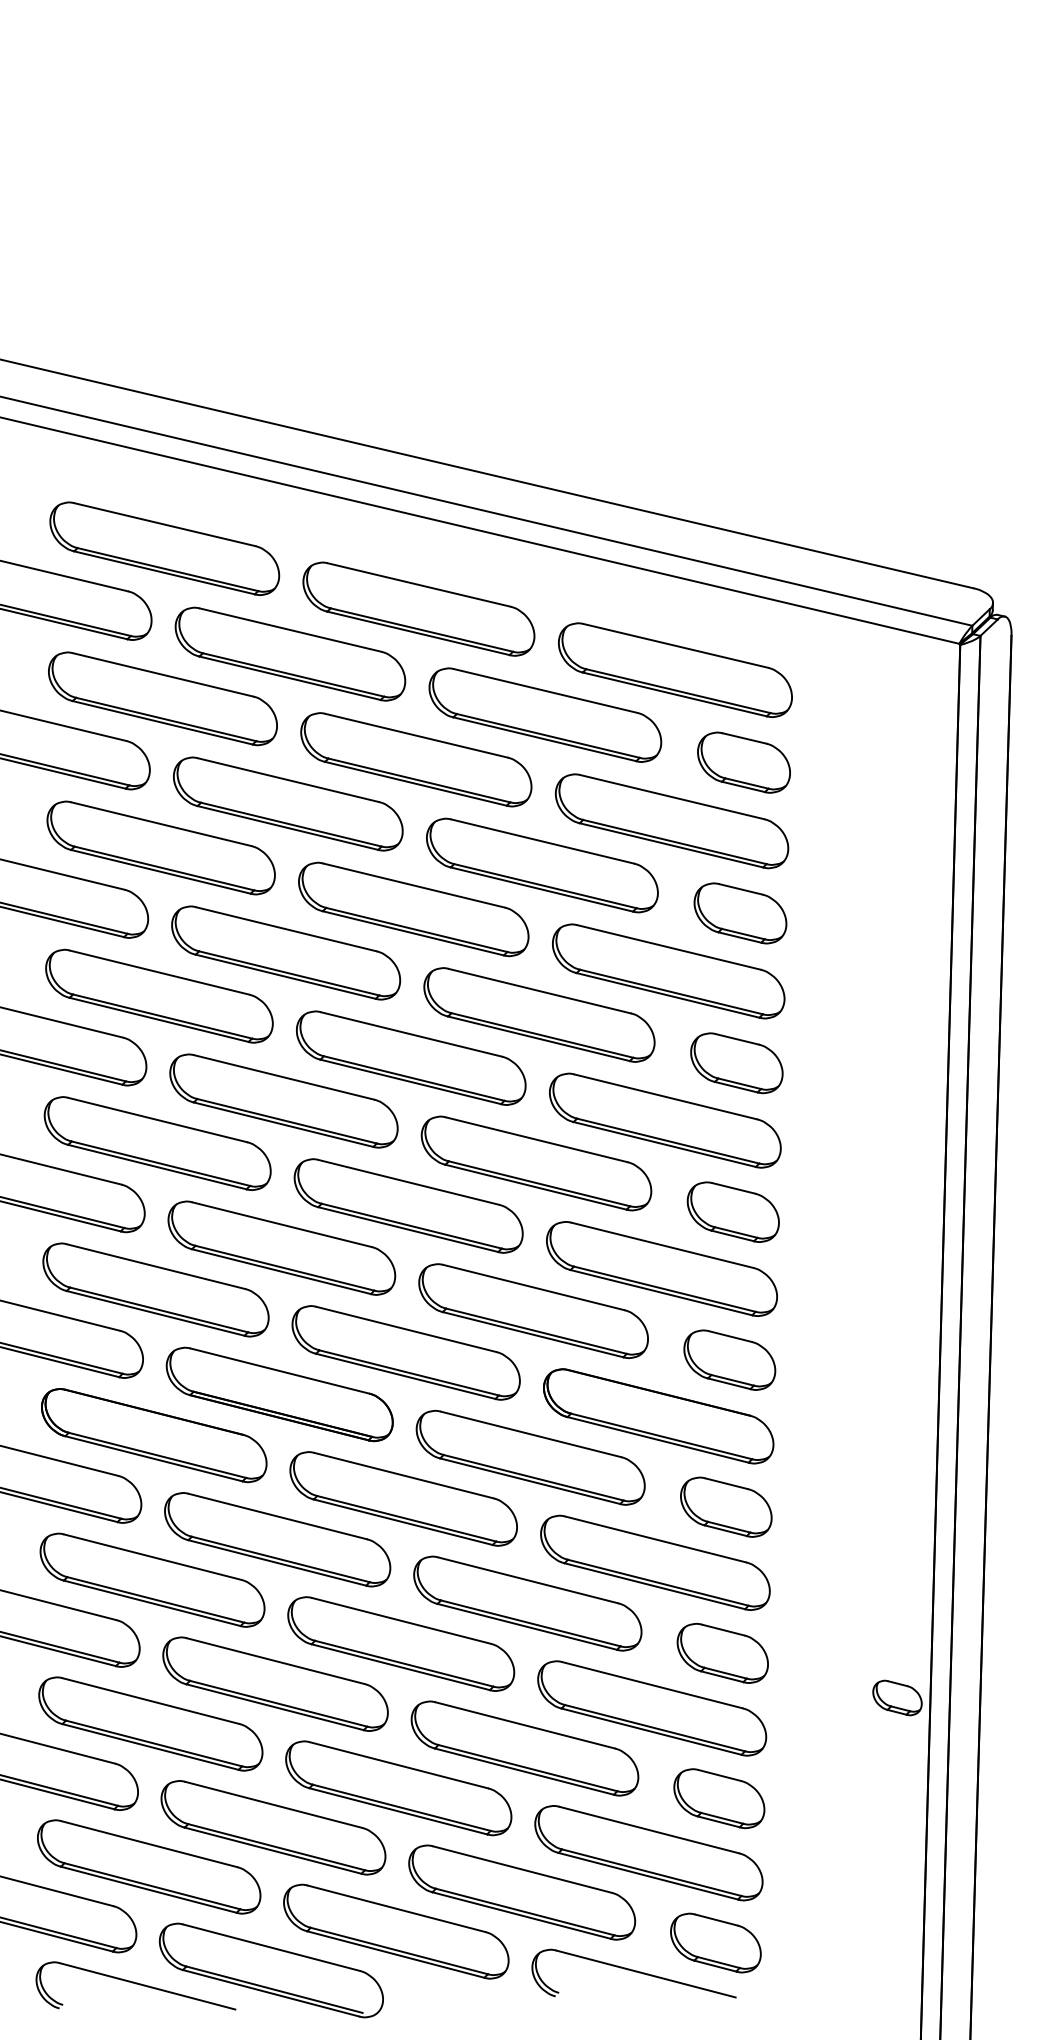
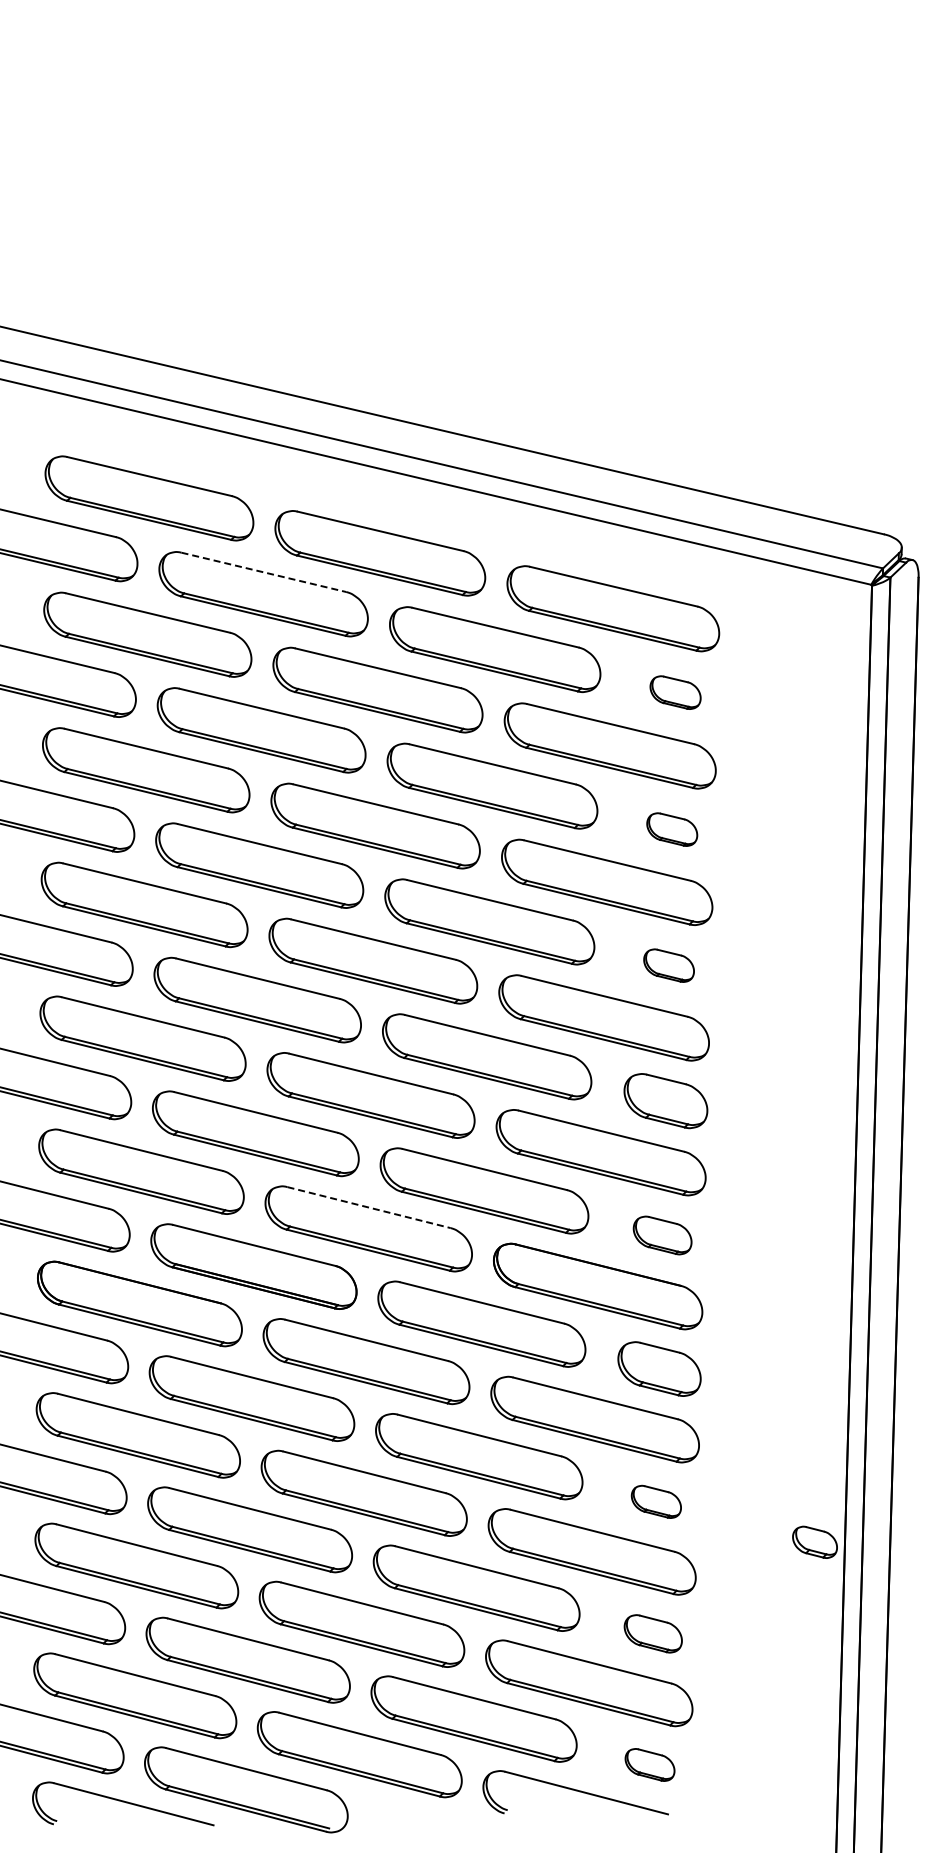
line: (290, 630) -> (263, 572), solid -> dashed
part: (743, 762) -> (675, 692), size x0.6
part: (739, 913) -> (671, 829), size x0.6
part: (736, 1062) -> (668, 965), size x0.6
line: (407, 1329) -> (369, 1207), solid -> dashed
part: (729, 1360) -> (662, 1235), size x0.7
part: (722, 1653) -> (656, 1501), size x0.6
part: (719, 1798) -> (653, 1633), size x0.7
part: (715, 1942) -> (649, 1764), size x0.6

